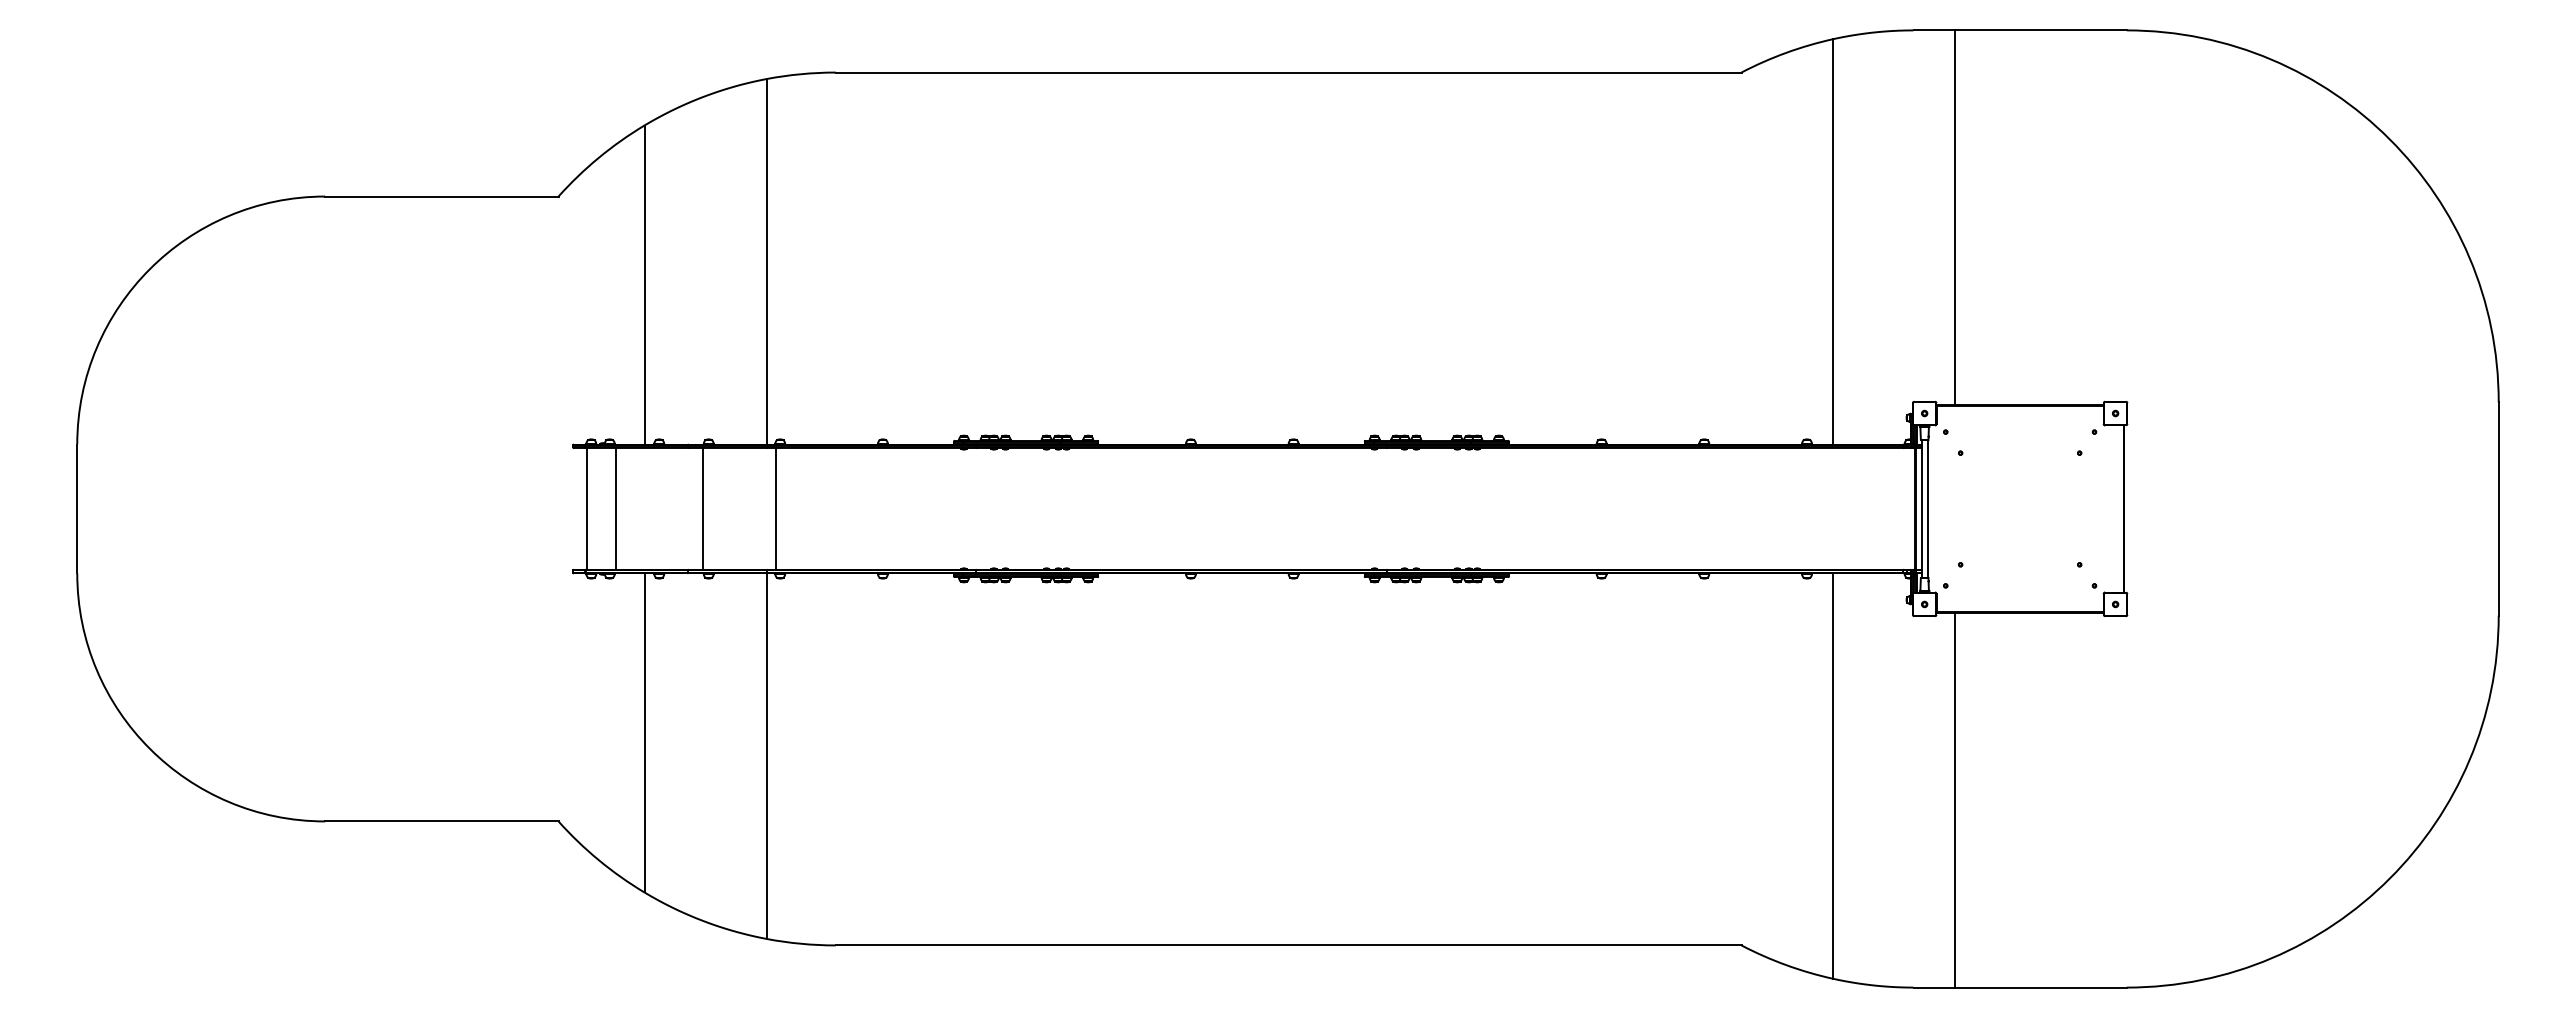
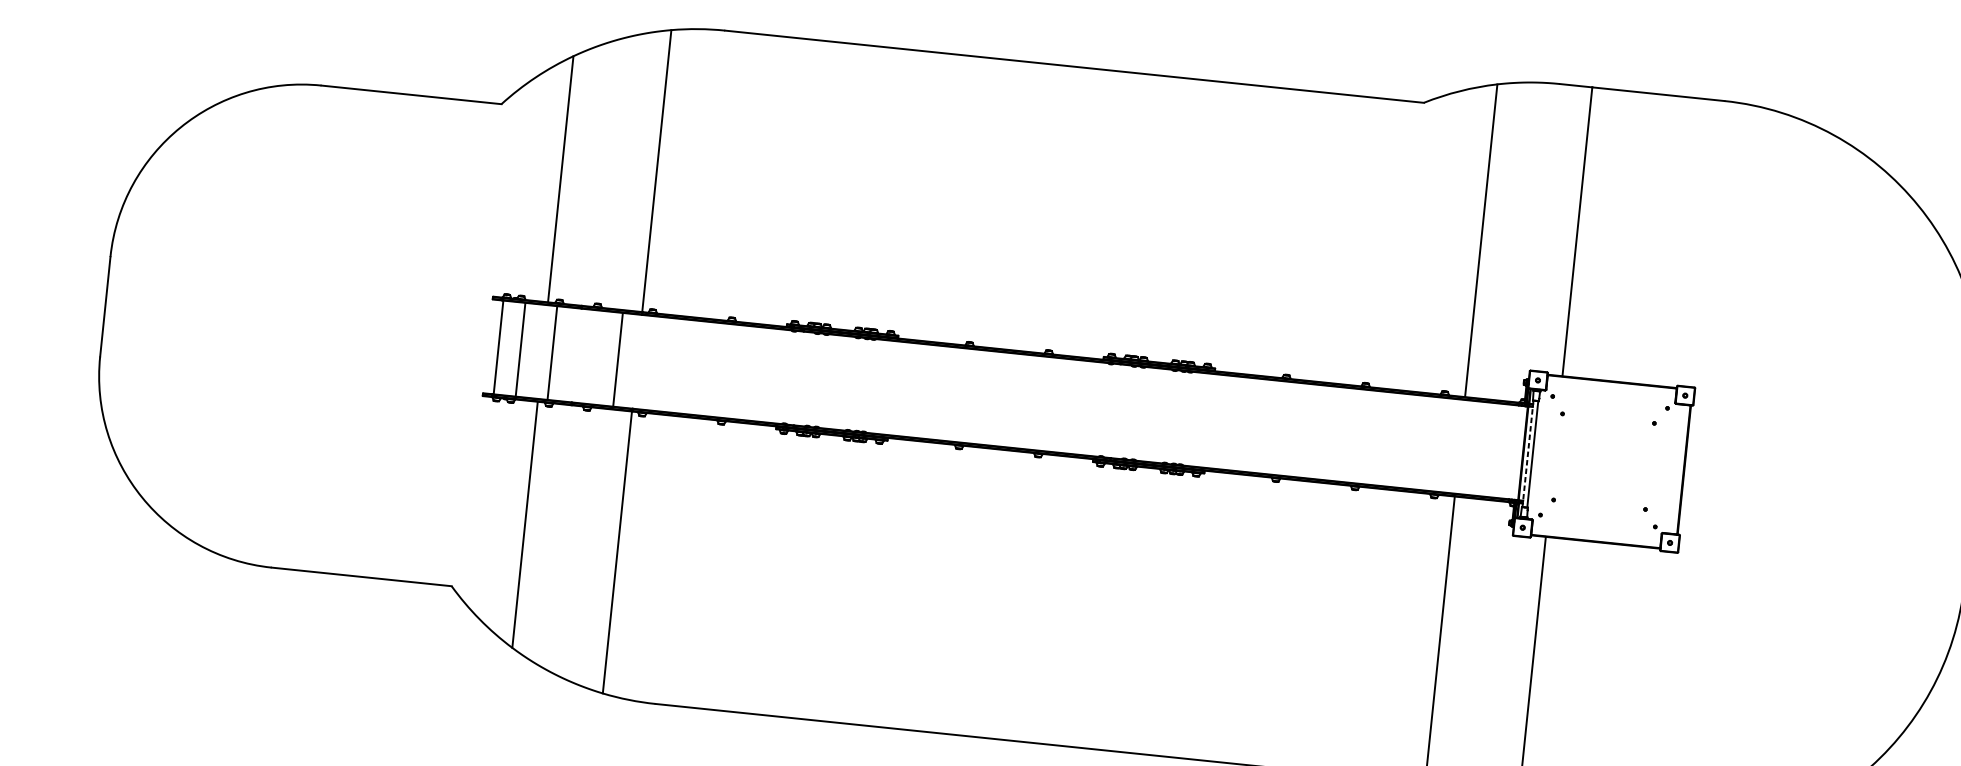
line: (702, 508) -> (552, 352), moved
line: (775, 508) -> (617, 359), moved
line: (1921, 509) -> (1527, 454), solid -> dashed

